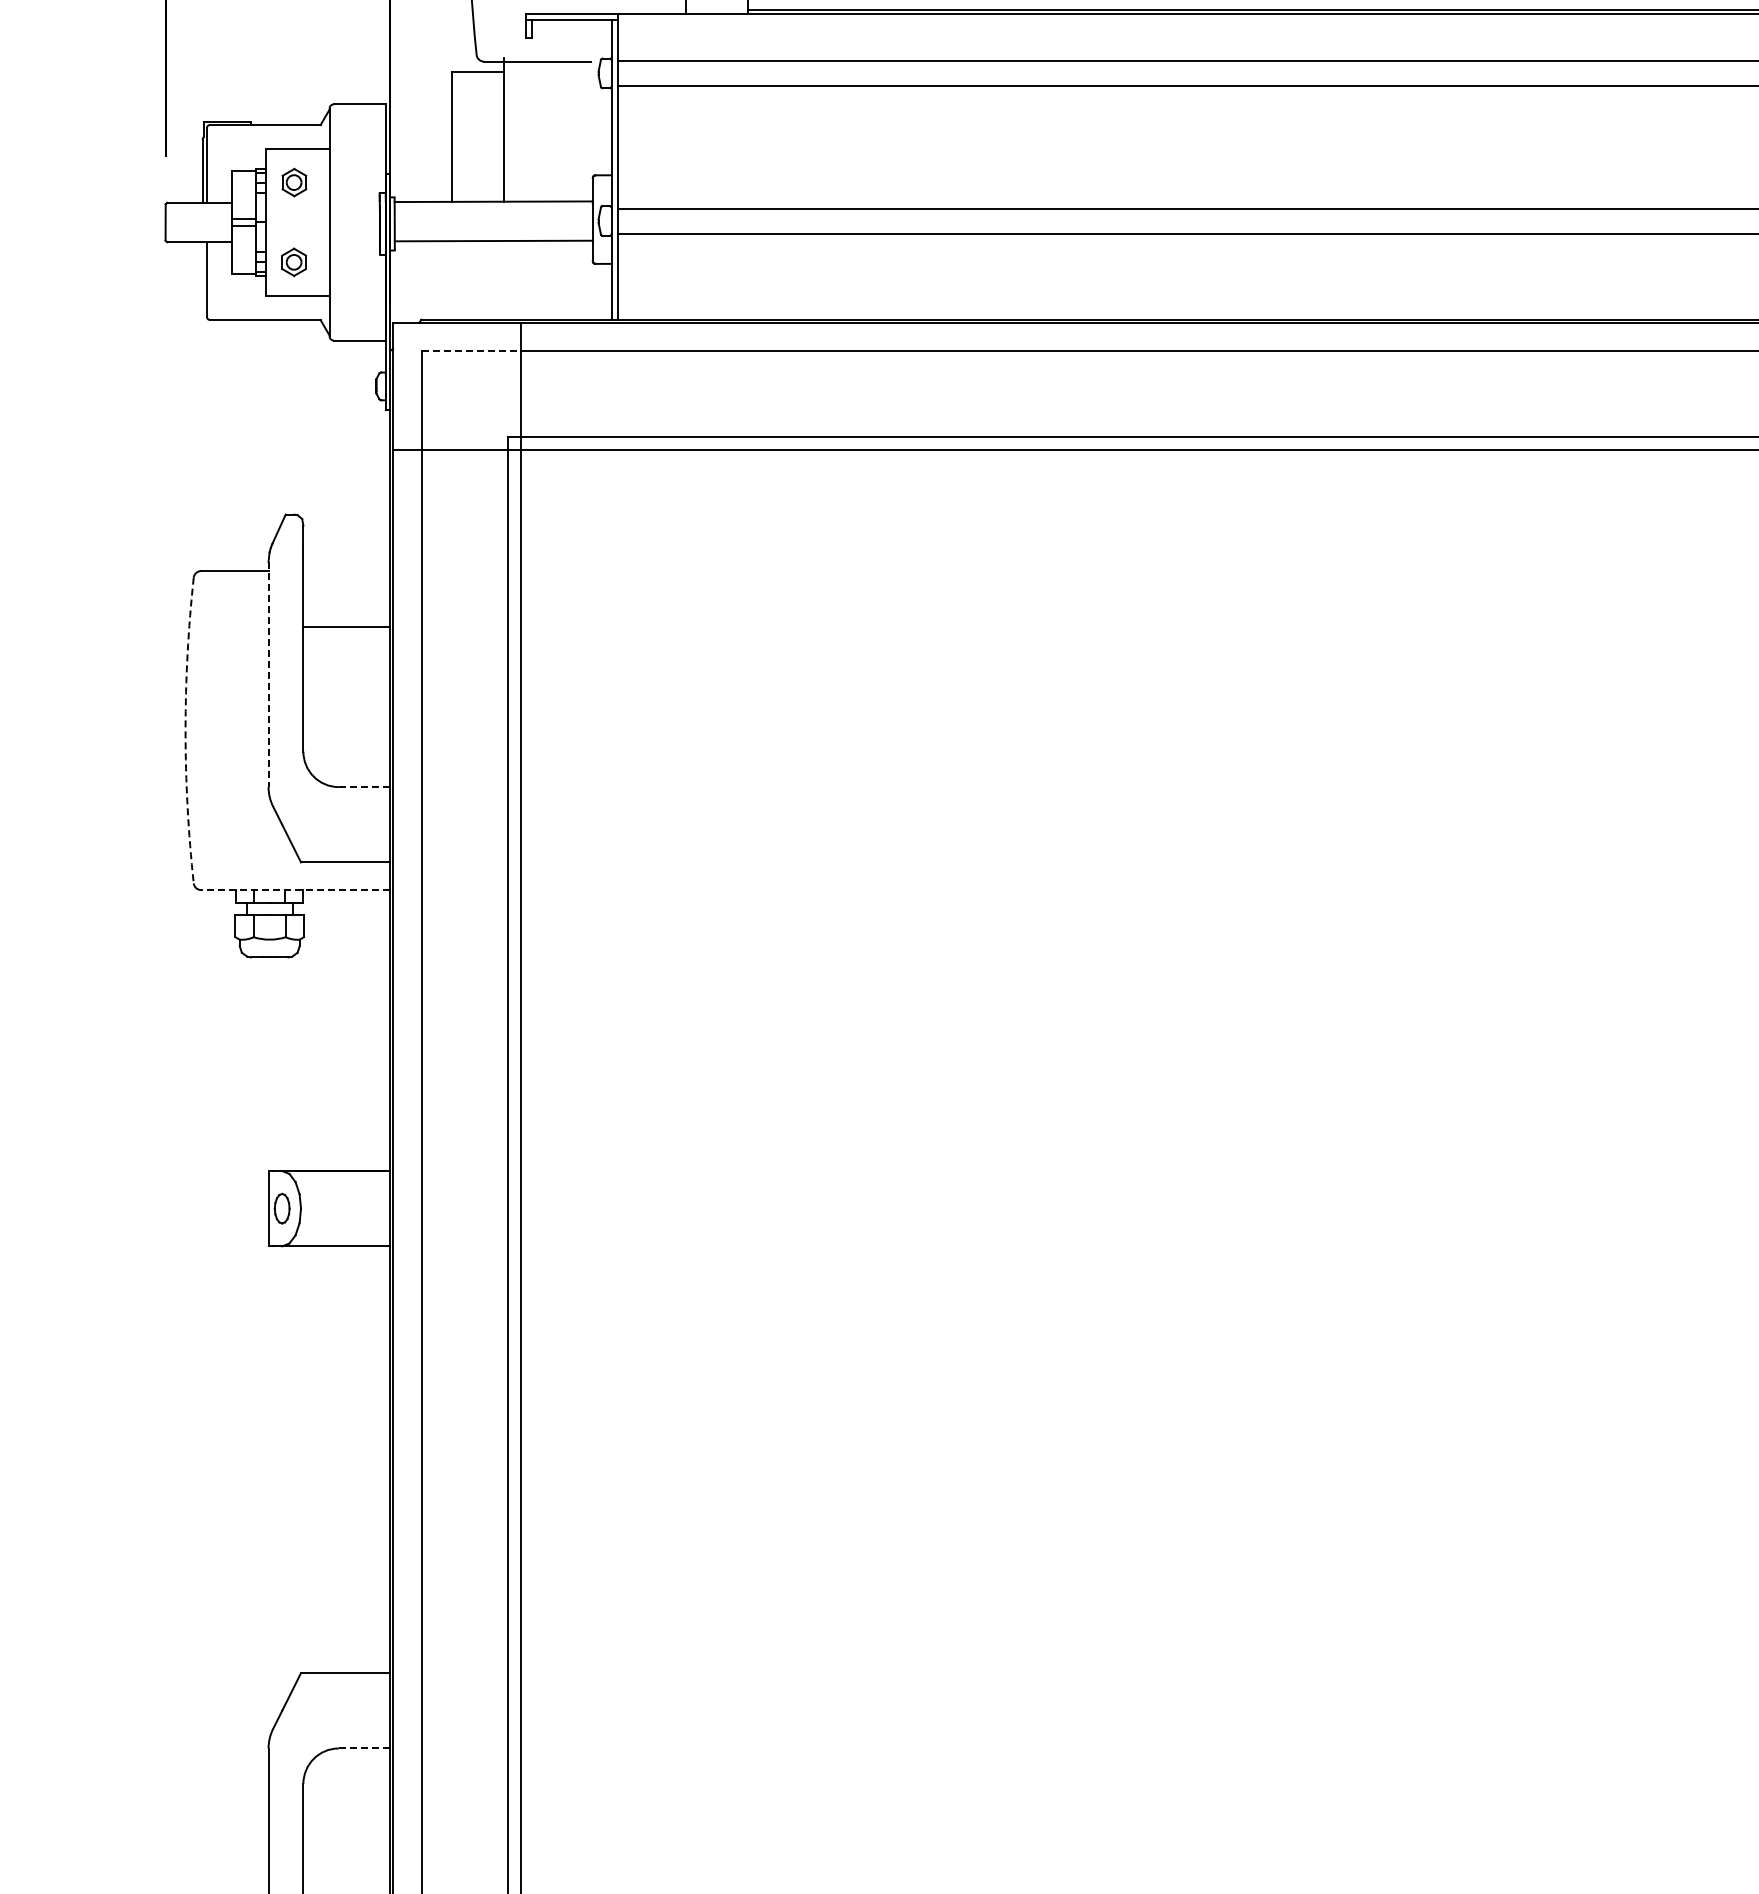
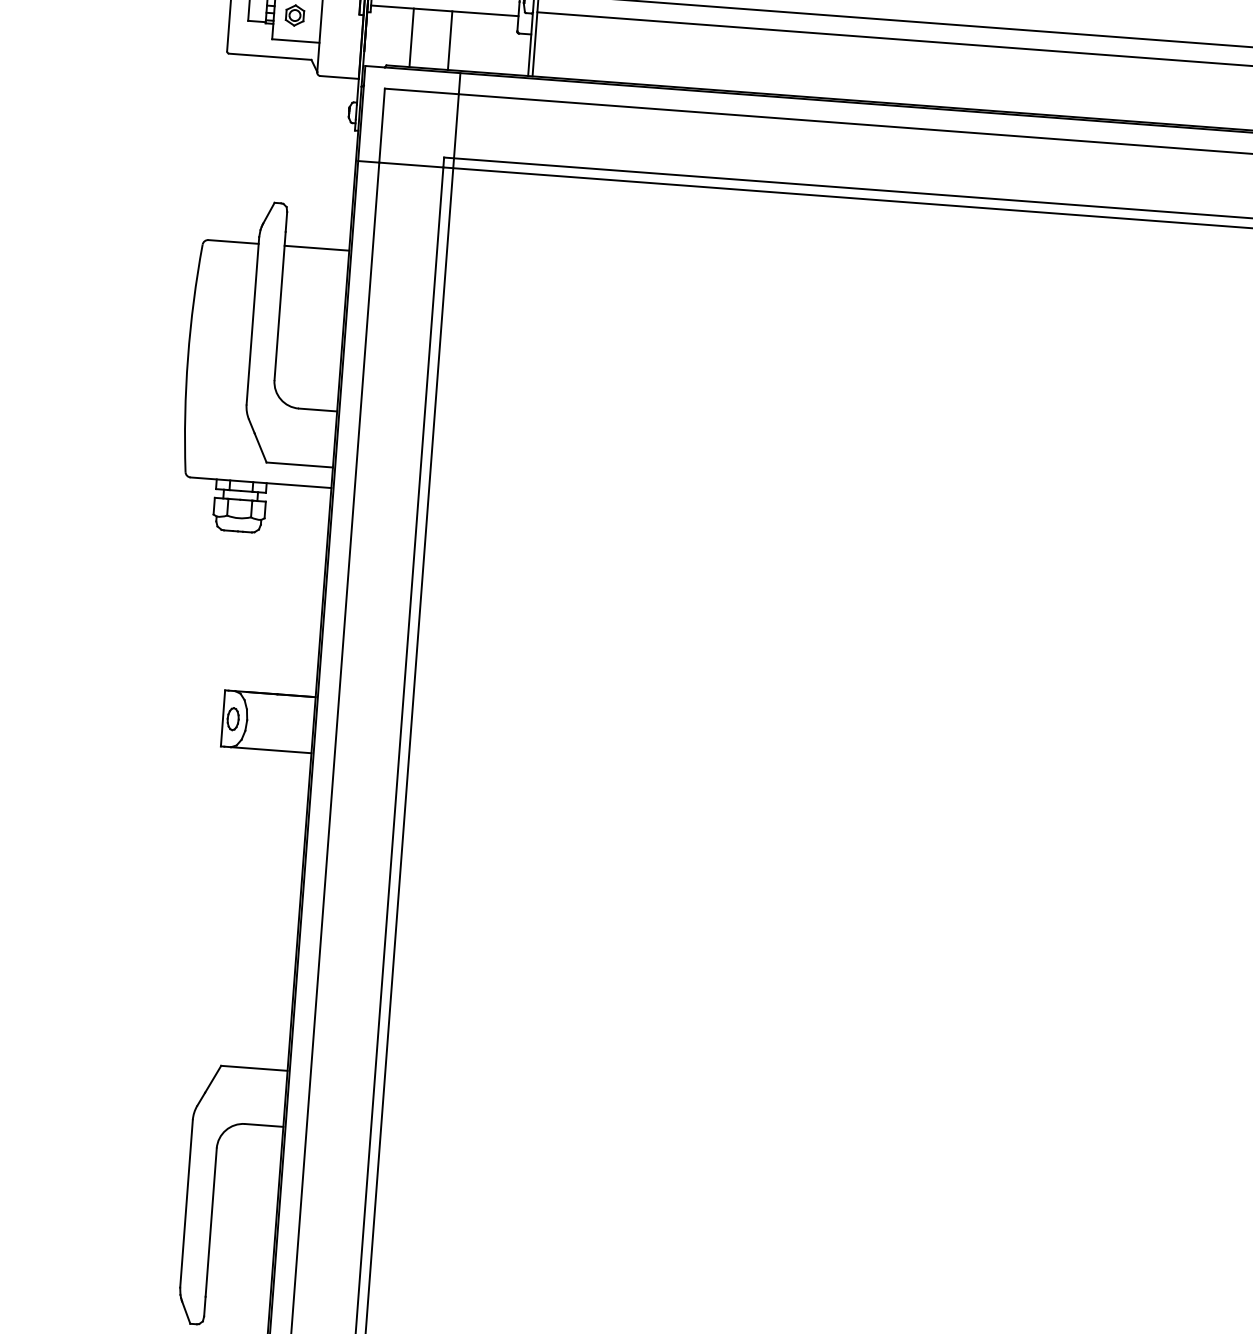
line: (503, 279) -> (449, 40), added
line: (452, 280) -> (411, 37), added
line: (471, 351) -> (422, 91), dashed -> solid
line: (346, 627) -> (316, 248), moved
line: (268, 674) -> (252, 320), dashed -> solid
arc: (185, 730) -> (187, 357), dashed -> solid
line: (364, 787) -> (317, 410), dashed -> solid
line: (295, 890) -> (260, 483), dashed -> solid
line: (364, 1748) -> (264, 1125), dashed -> solid

